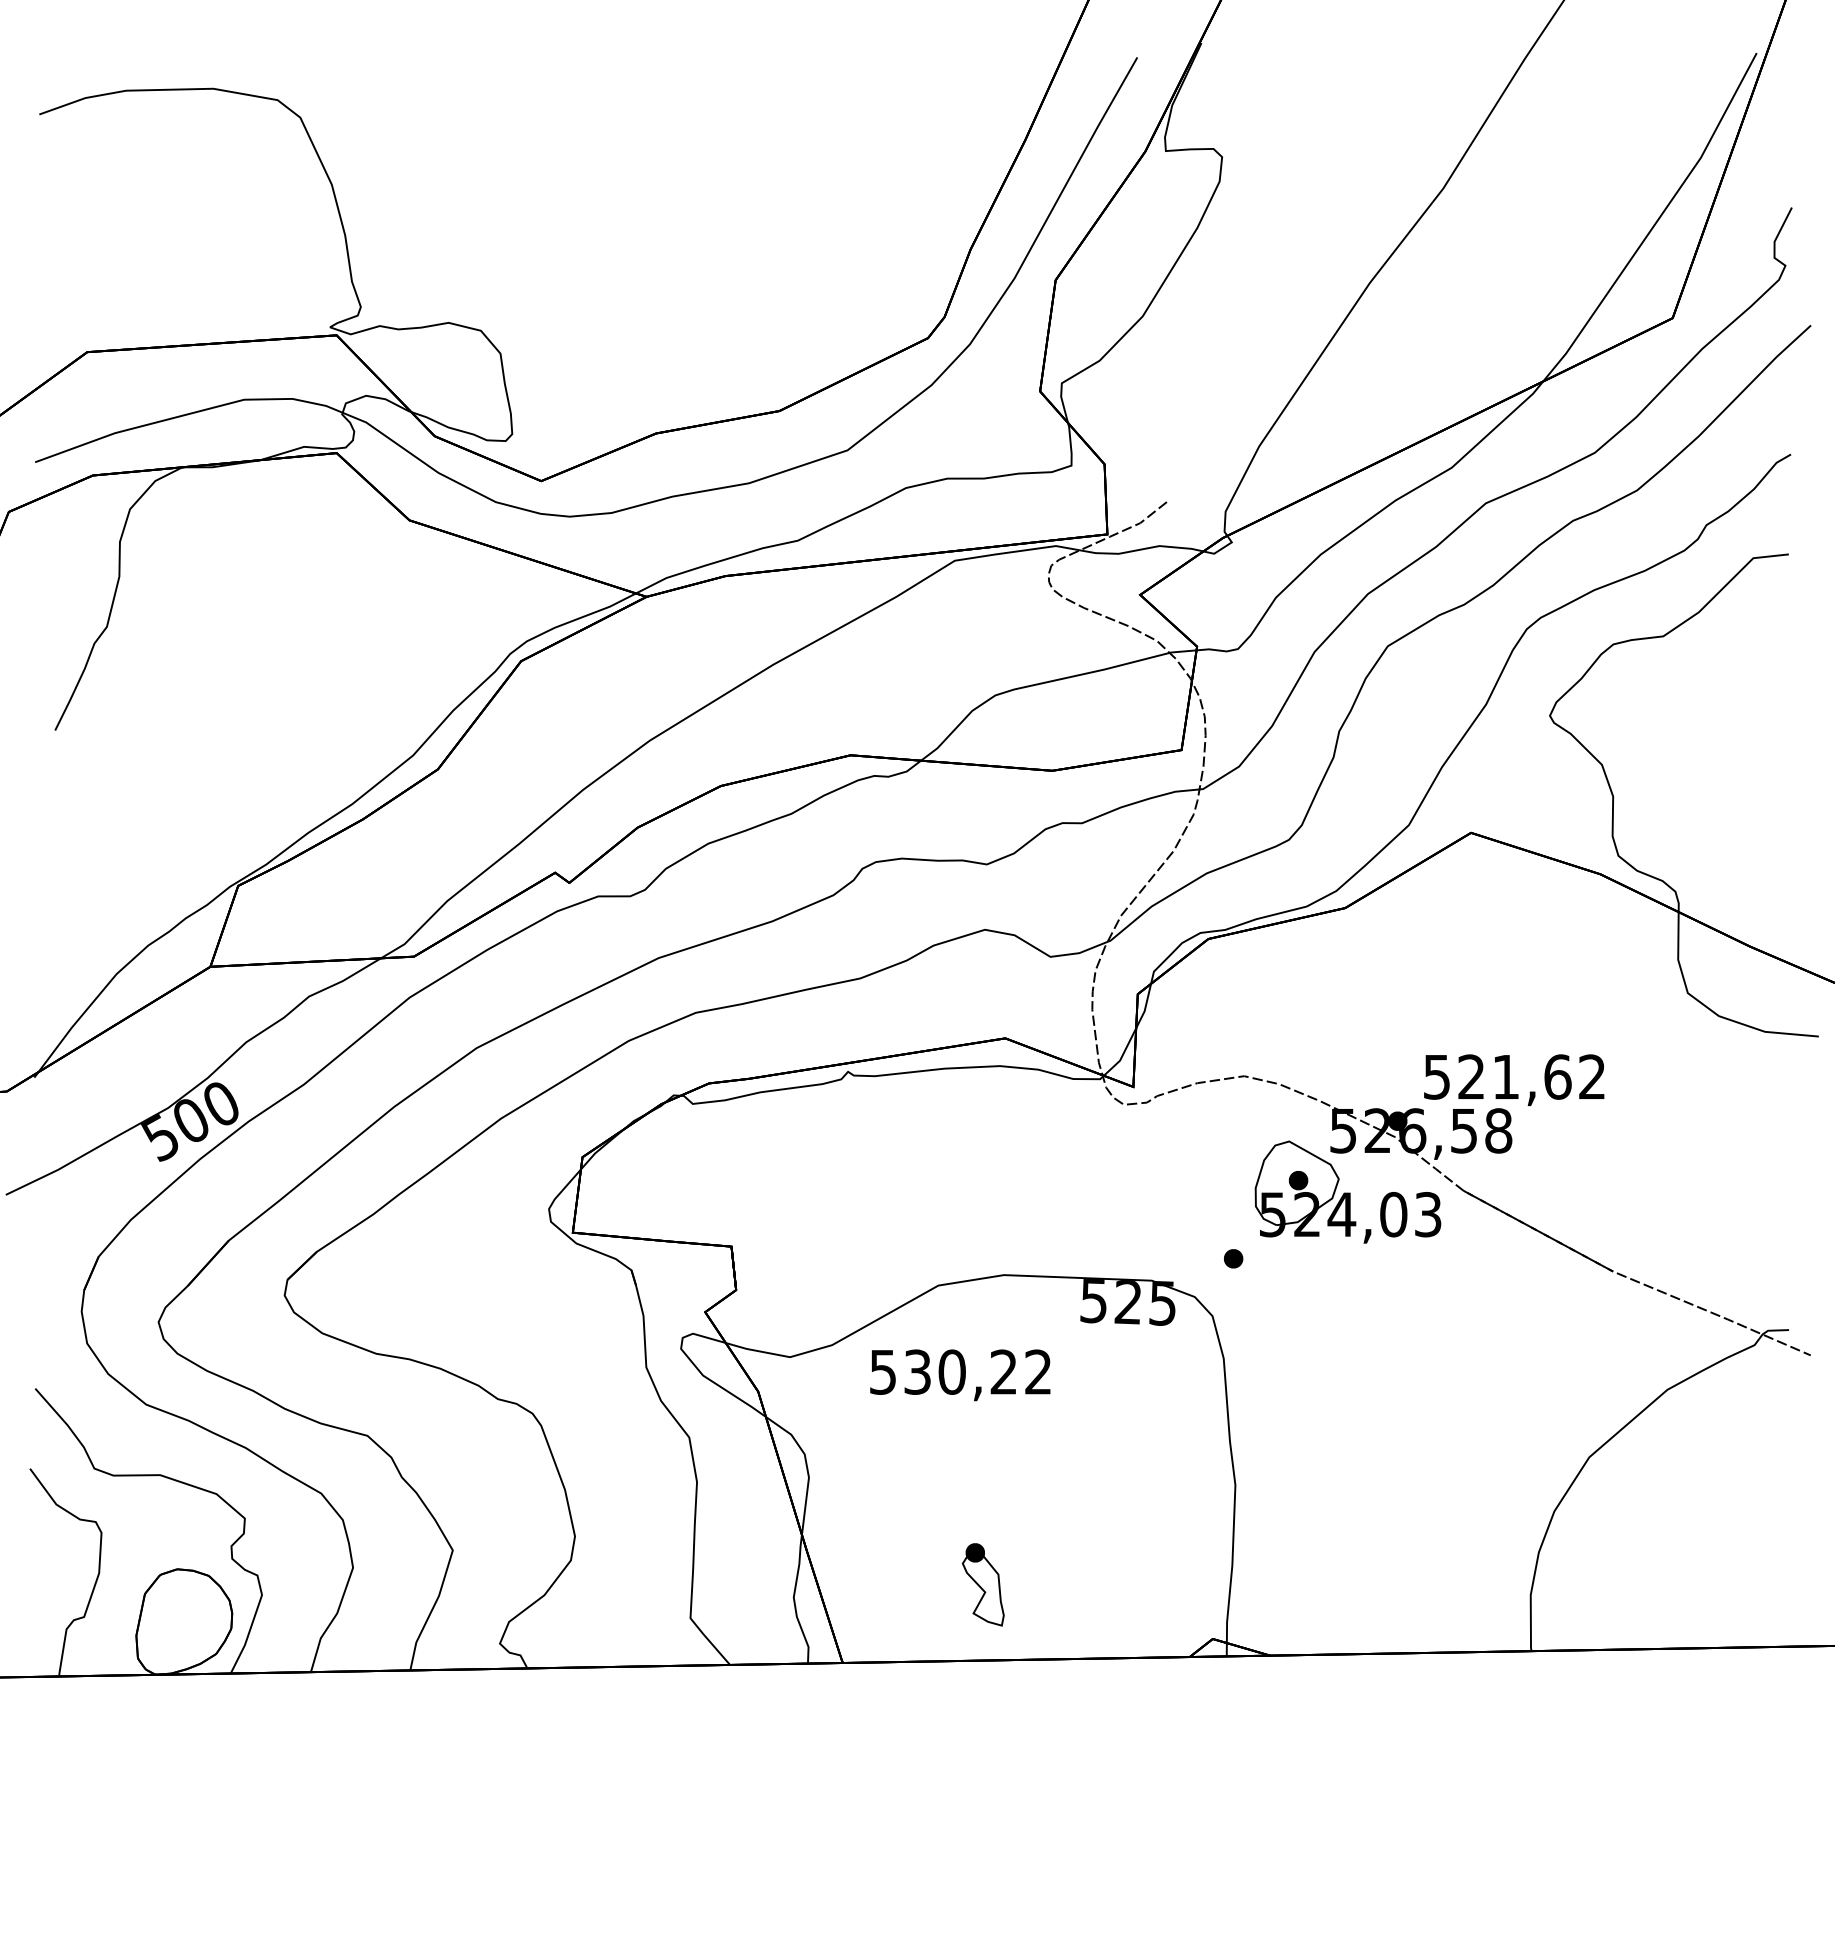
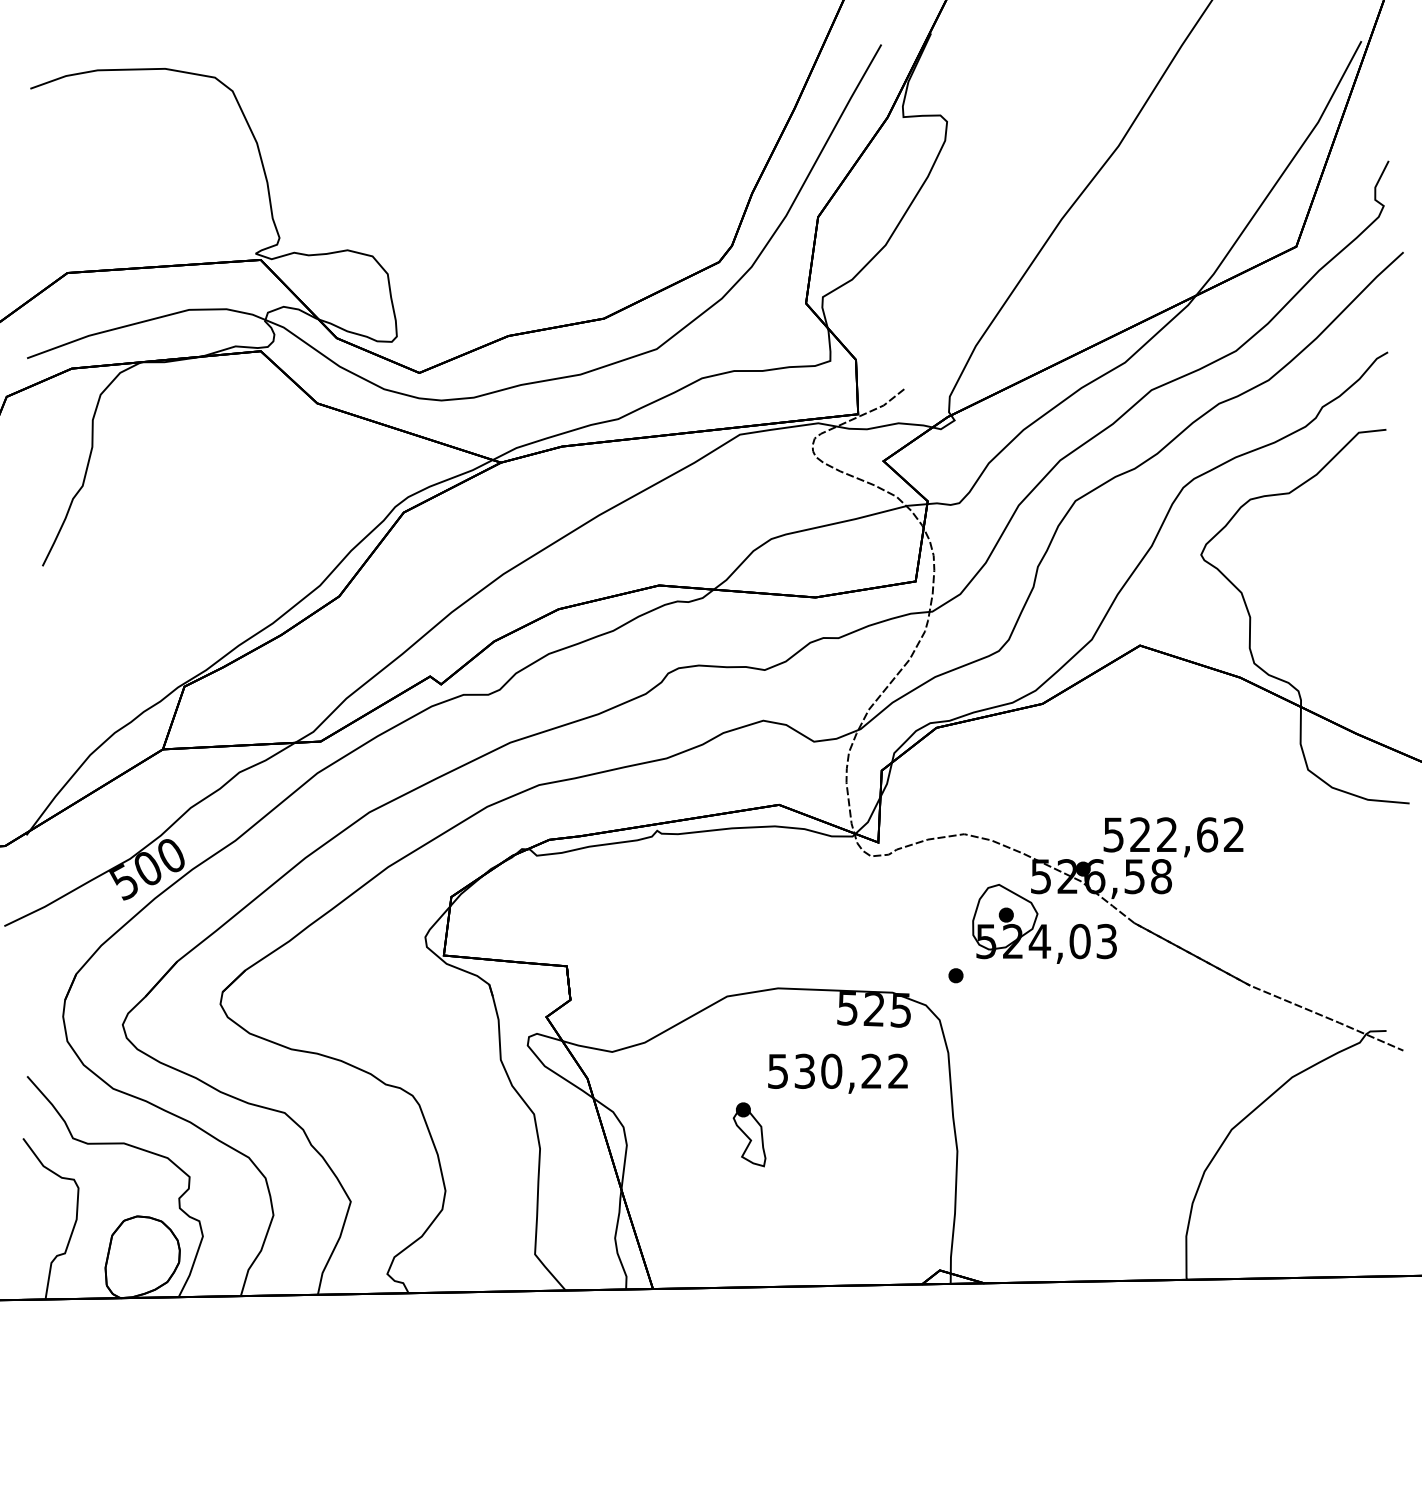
text: (1505, 1076) -> (1166, 834), 521,62 -> 522,62
text: (960, 1375) -> (838, 1073), moved
part: (982, 1584) -> (748, 1134), moved

